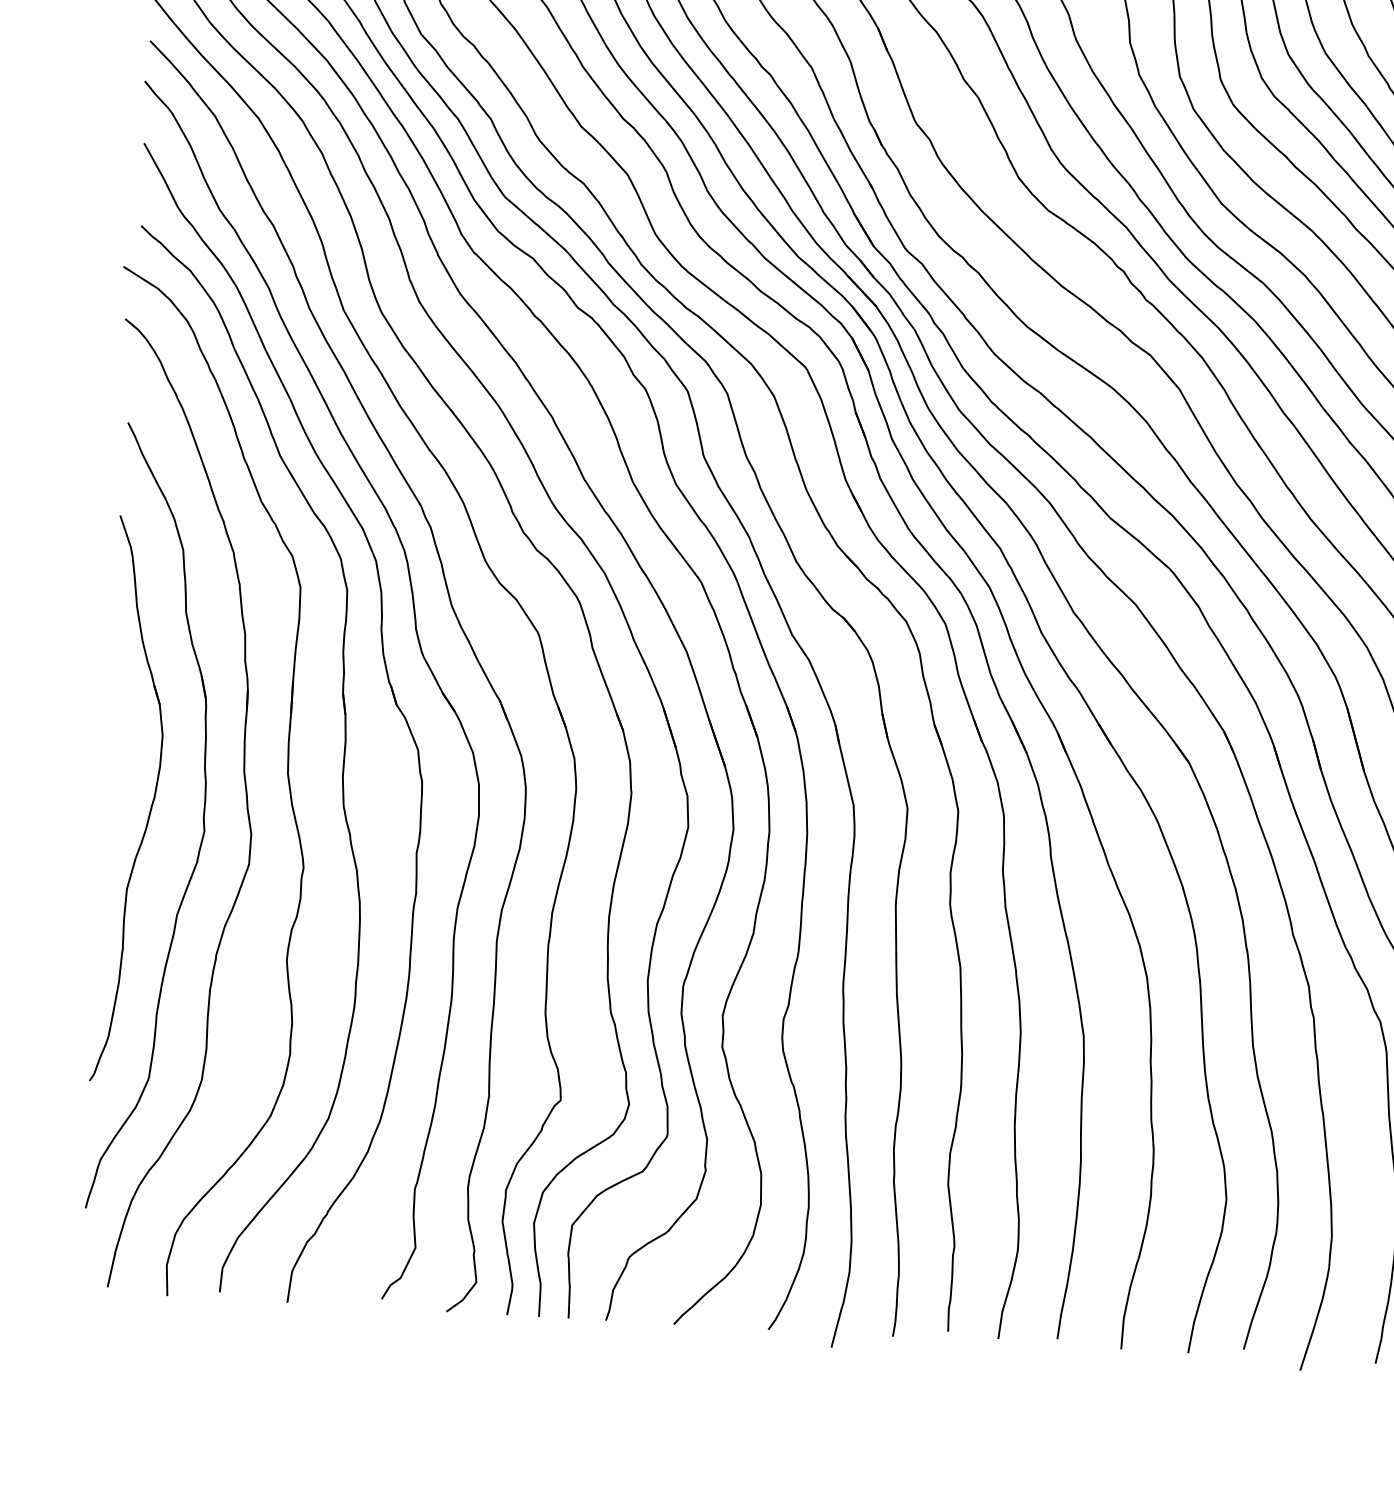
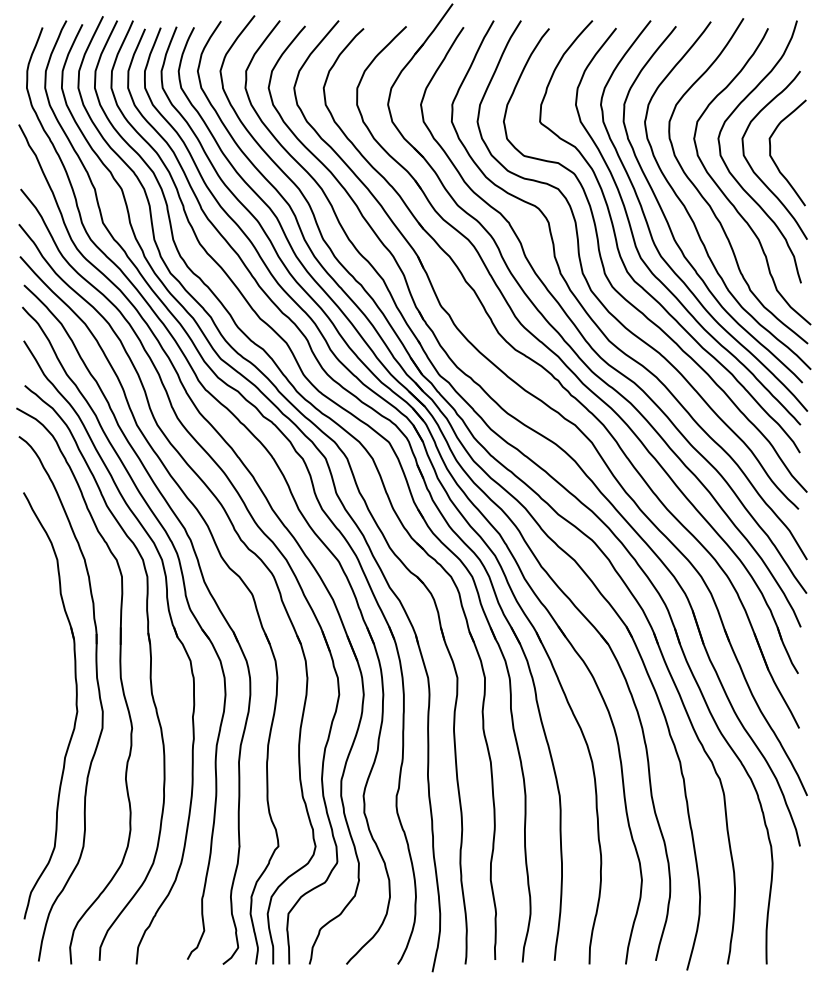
part: (150, 802) -> (47, 697), removed

